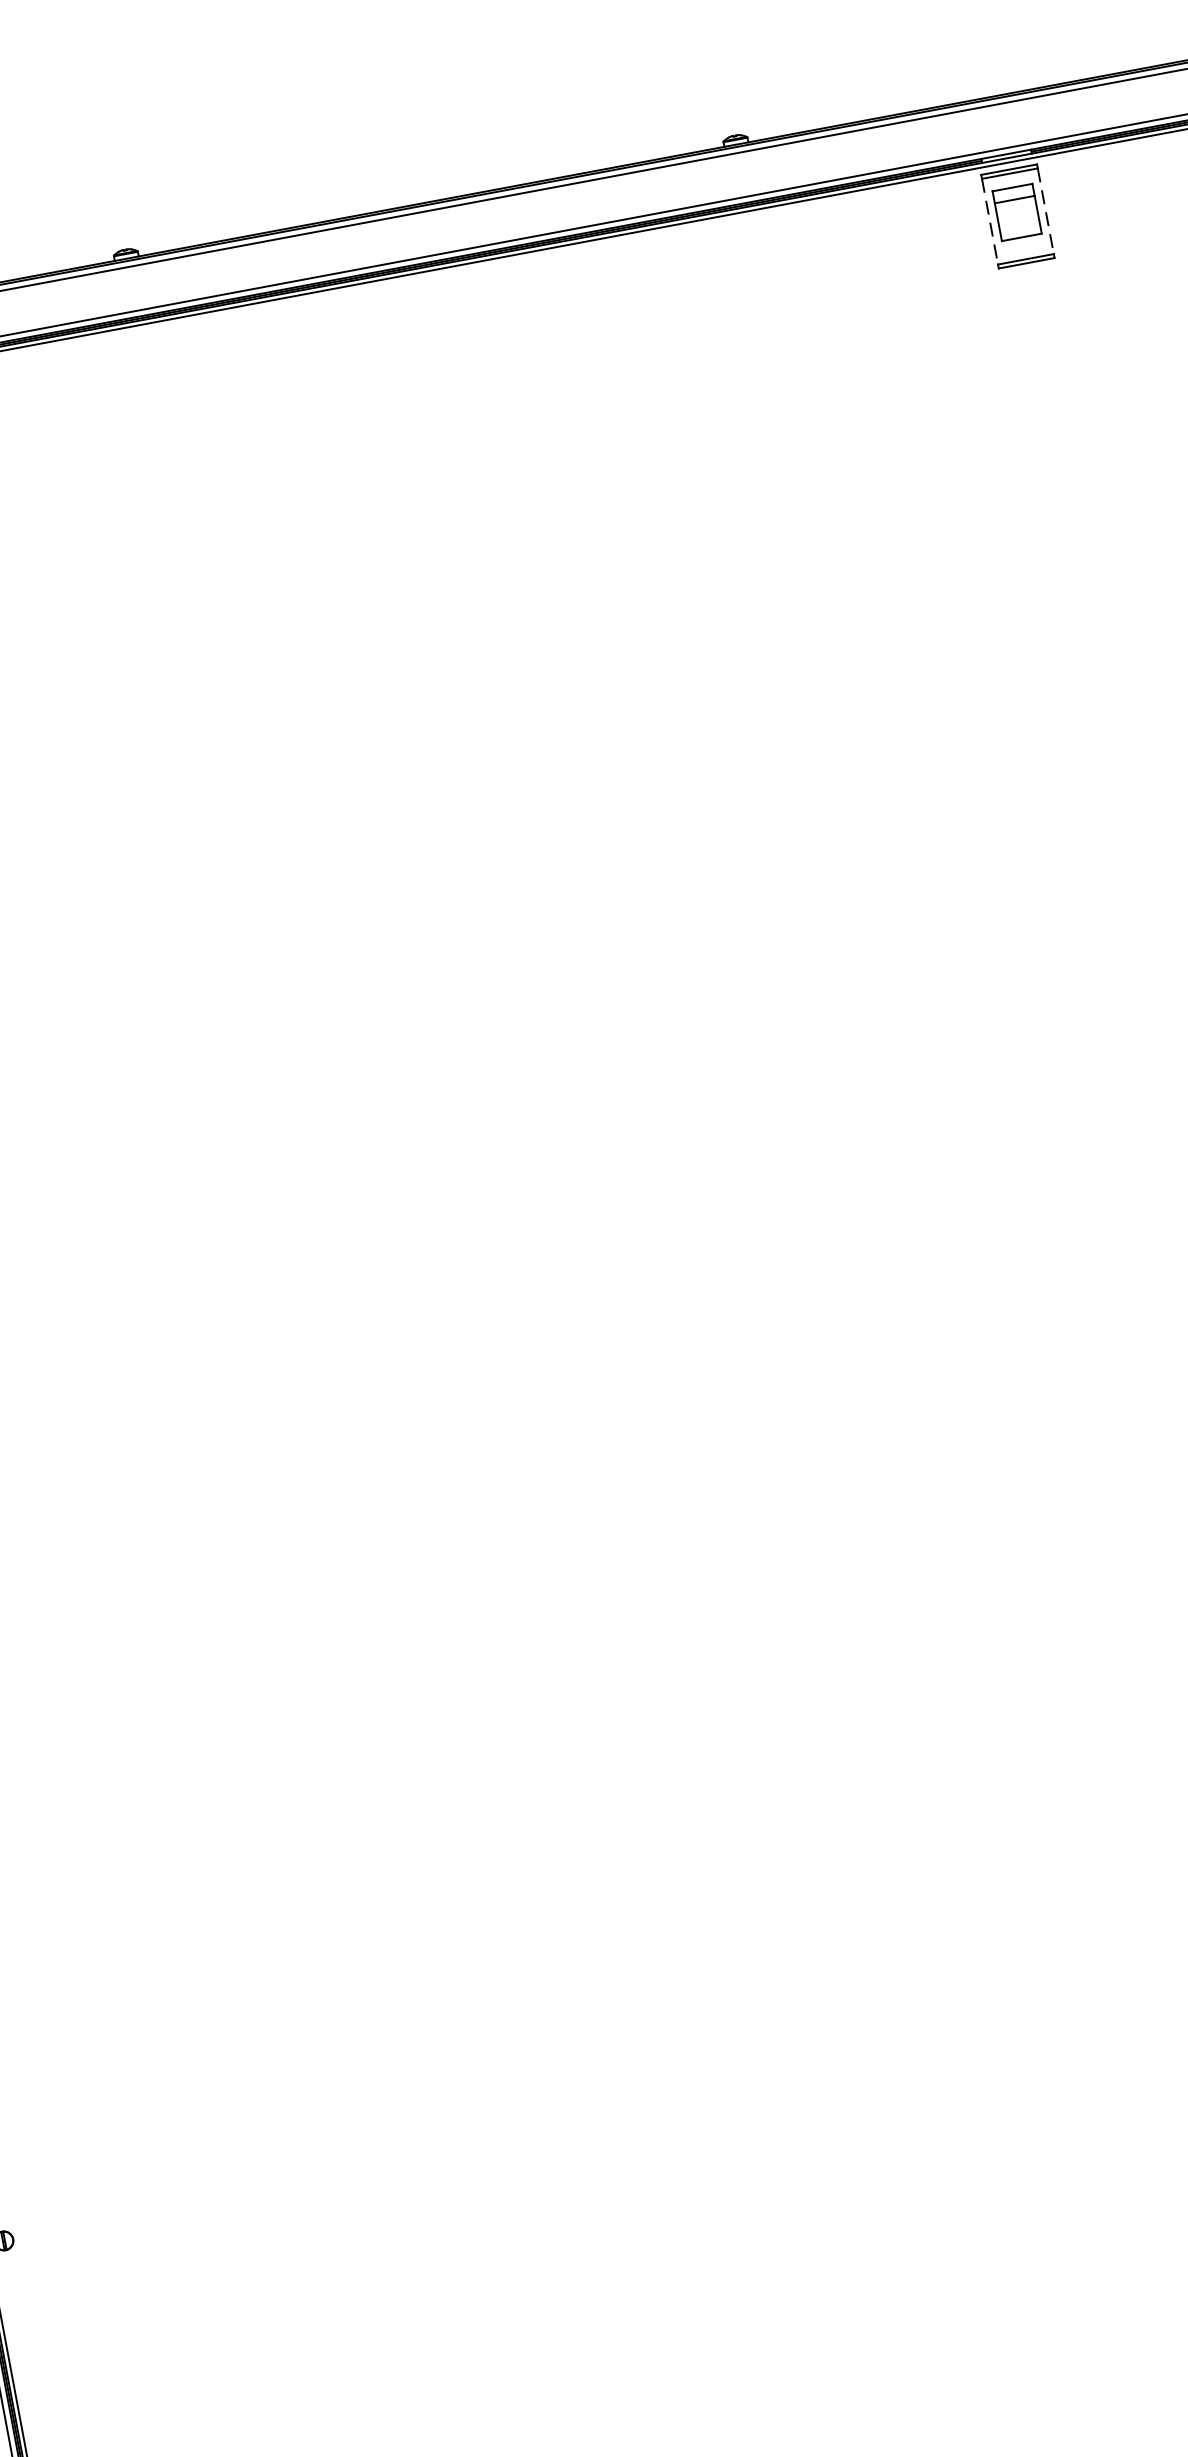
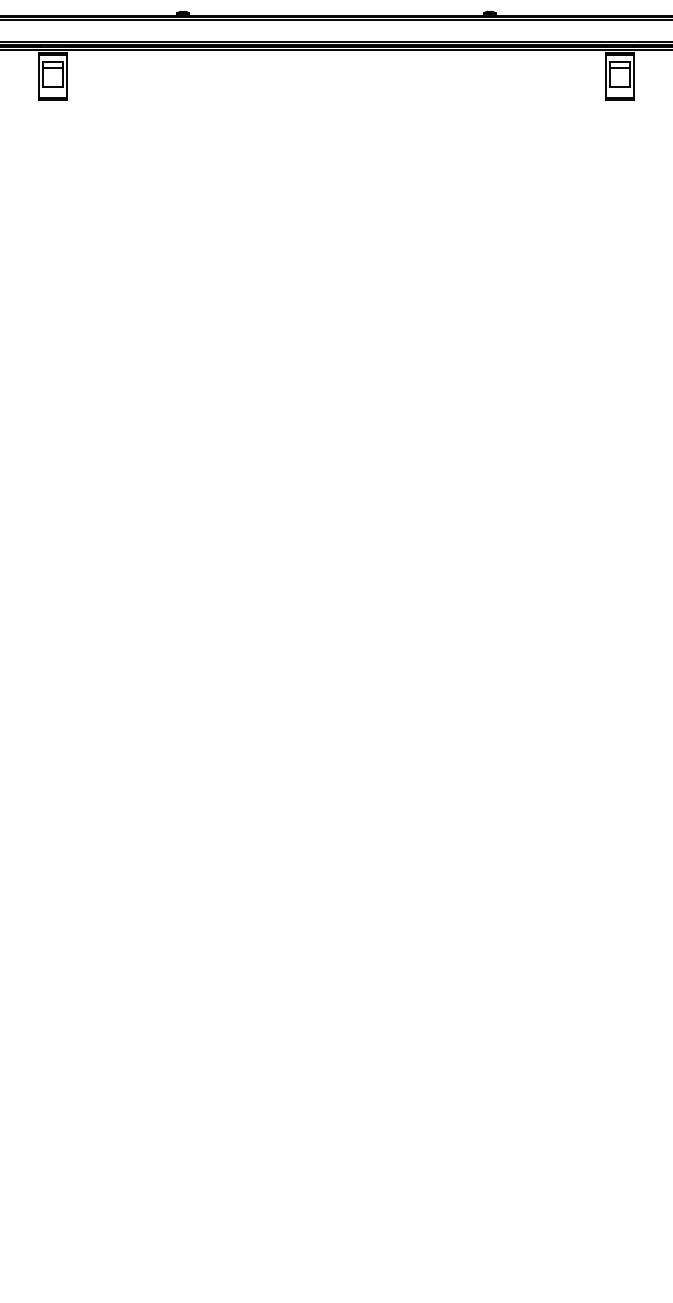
line: (1046, 210) -> (634, 76), dashed -> solid
line: (989, 221) -> (605, 76), dashed -> solid

